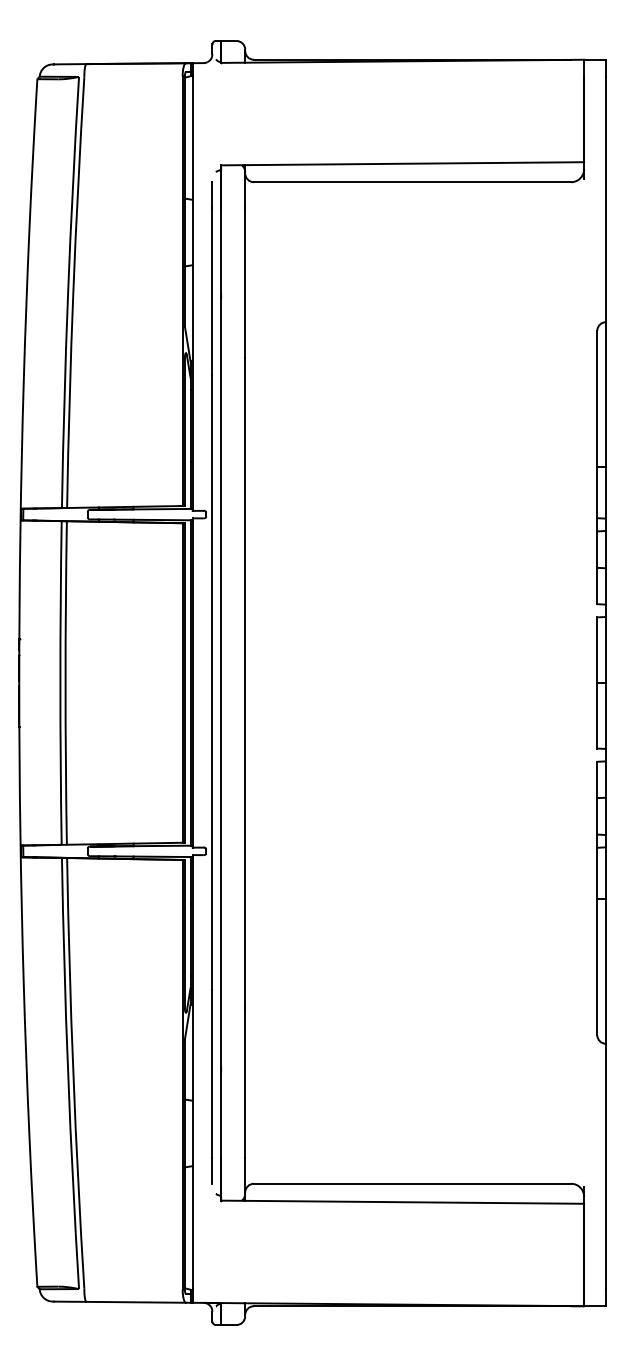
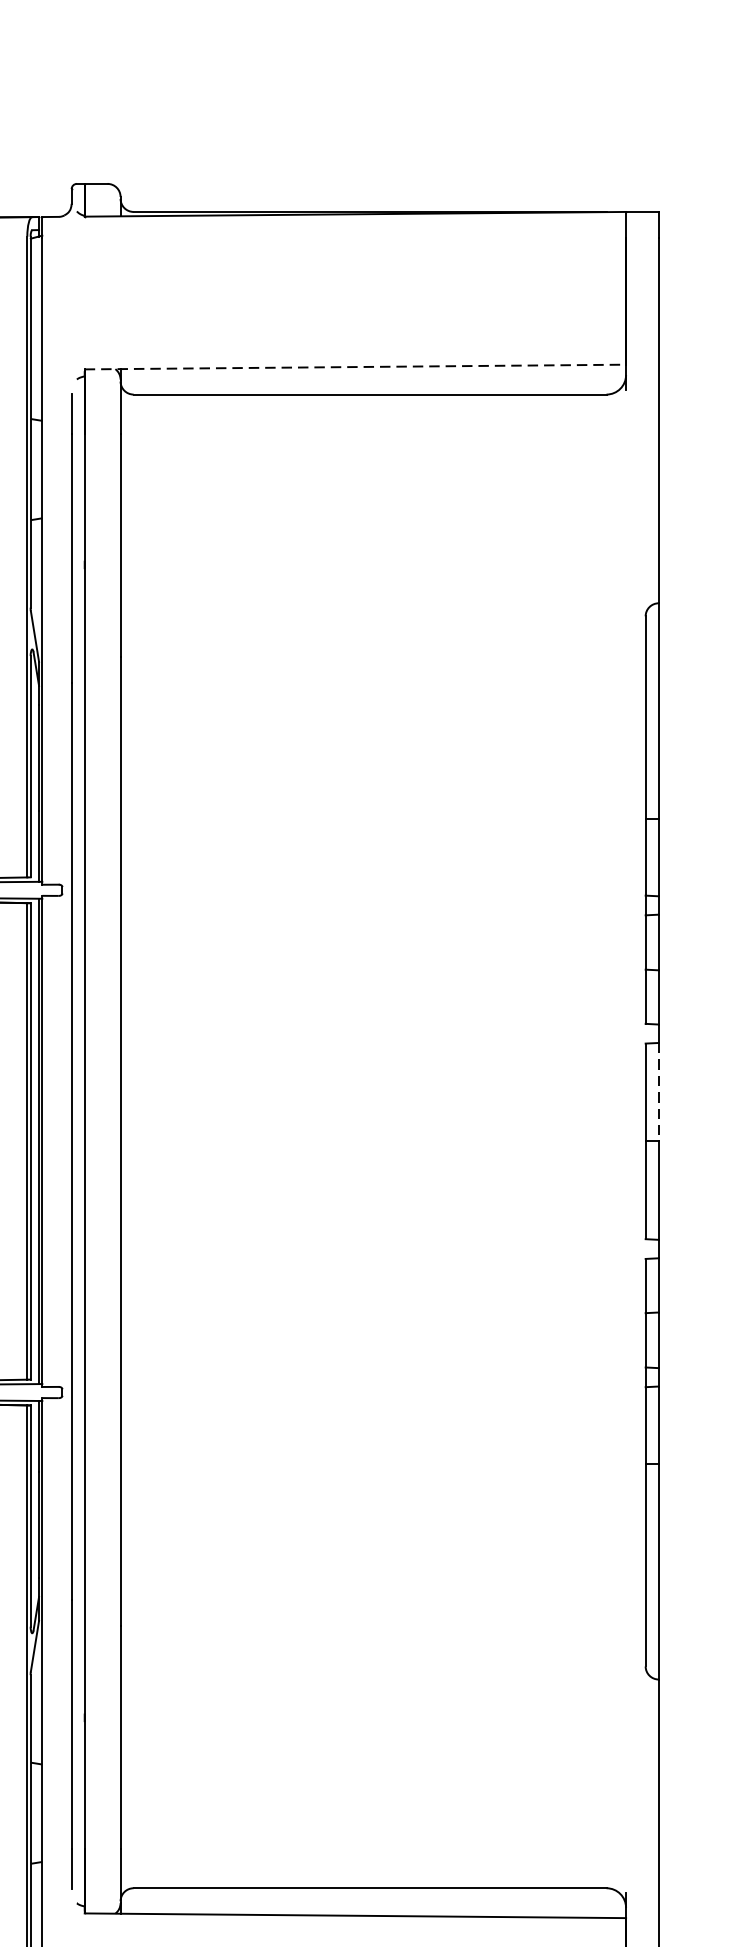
line: (402, 163) -> (355, 366), solid -> dashed
line: (606, 650) -> (659, 1092), solid -> dashed

